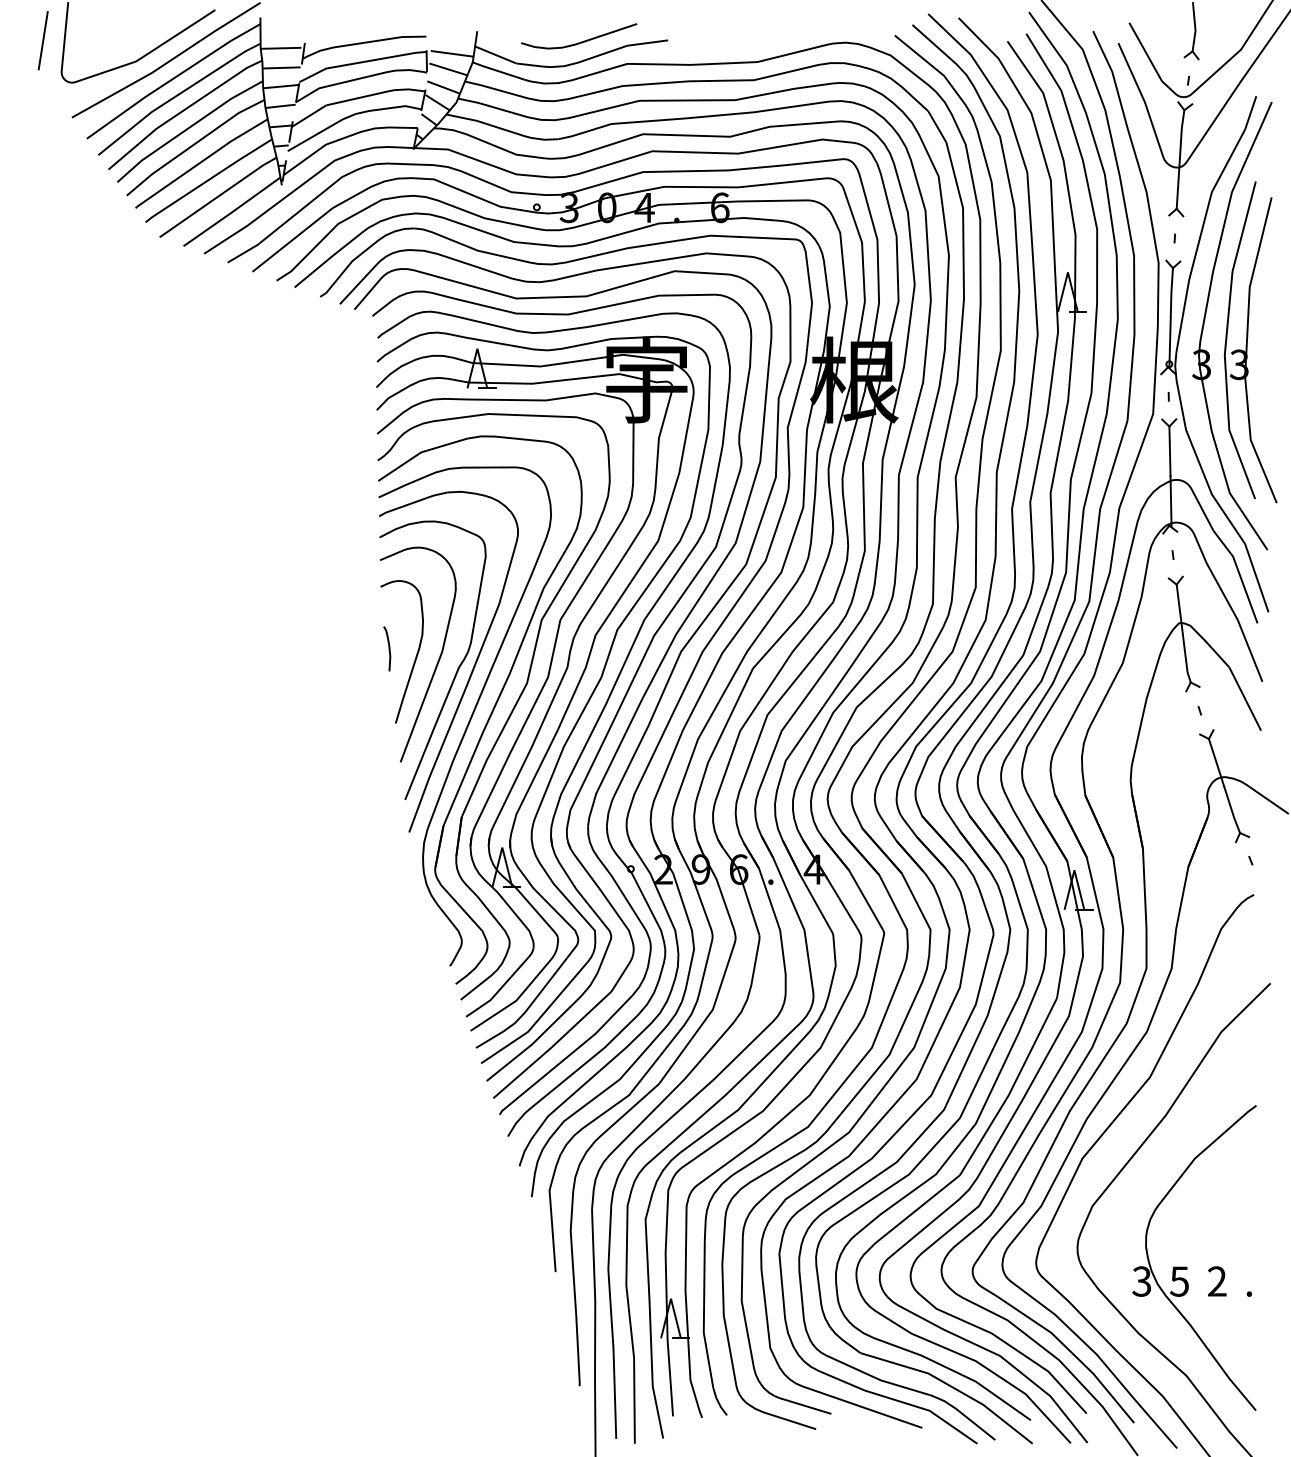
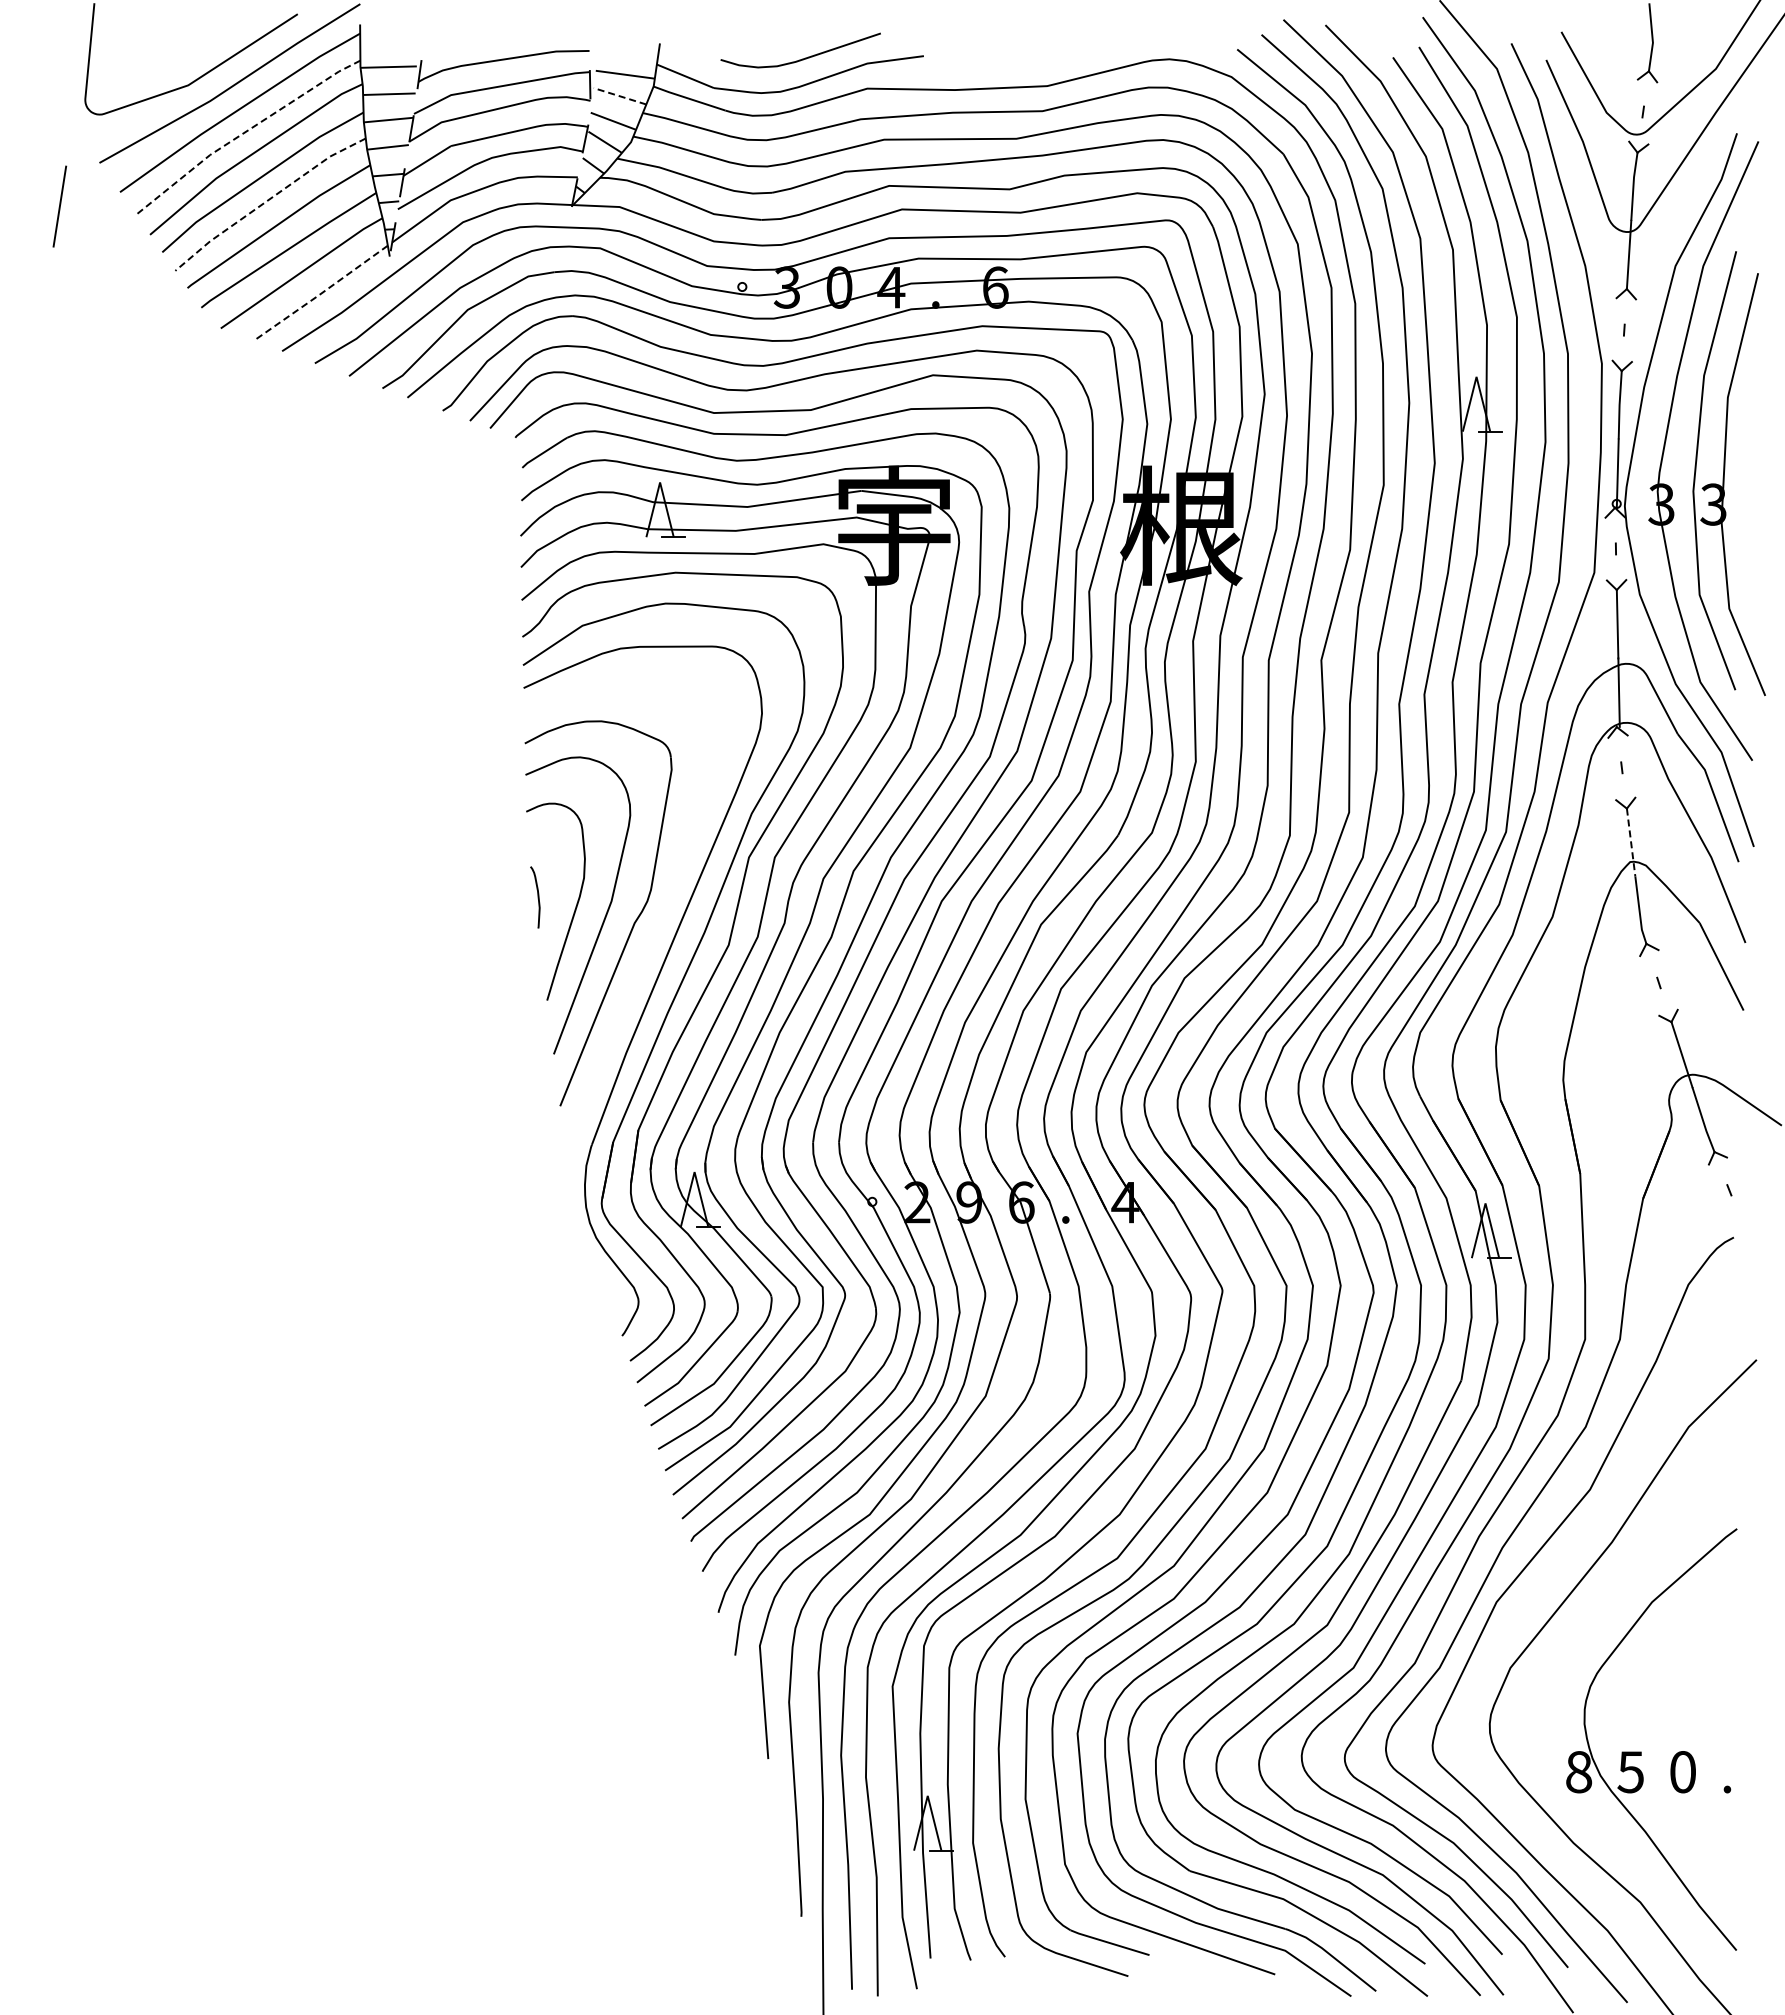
line: (42, 40) -> (59, 206), moved
line: (448, 69) -> (620, 96), solid -> dashed
line: (176, 95) -> (244, 132), solid -> dashed
line: (193, 144) -> (267, 200), solid -> dashed
line: (231, 212) -> (320, 294), solid -> dashed
line: (1180, 609) -> (1631, 843), solid -> dashed
part: (471, 670) -> (652, 927), removed
text: (1141, 1281) -> (1578, 1772), 3 -> 8
text: (1216, 1281) -> (1682, 1772), 2 -> 0

